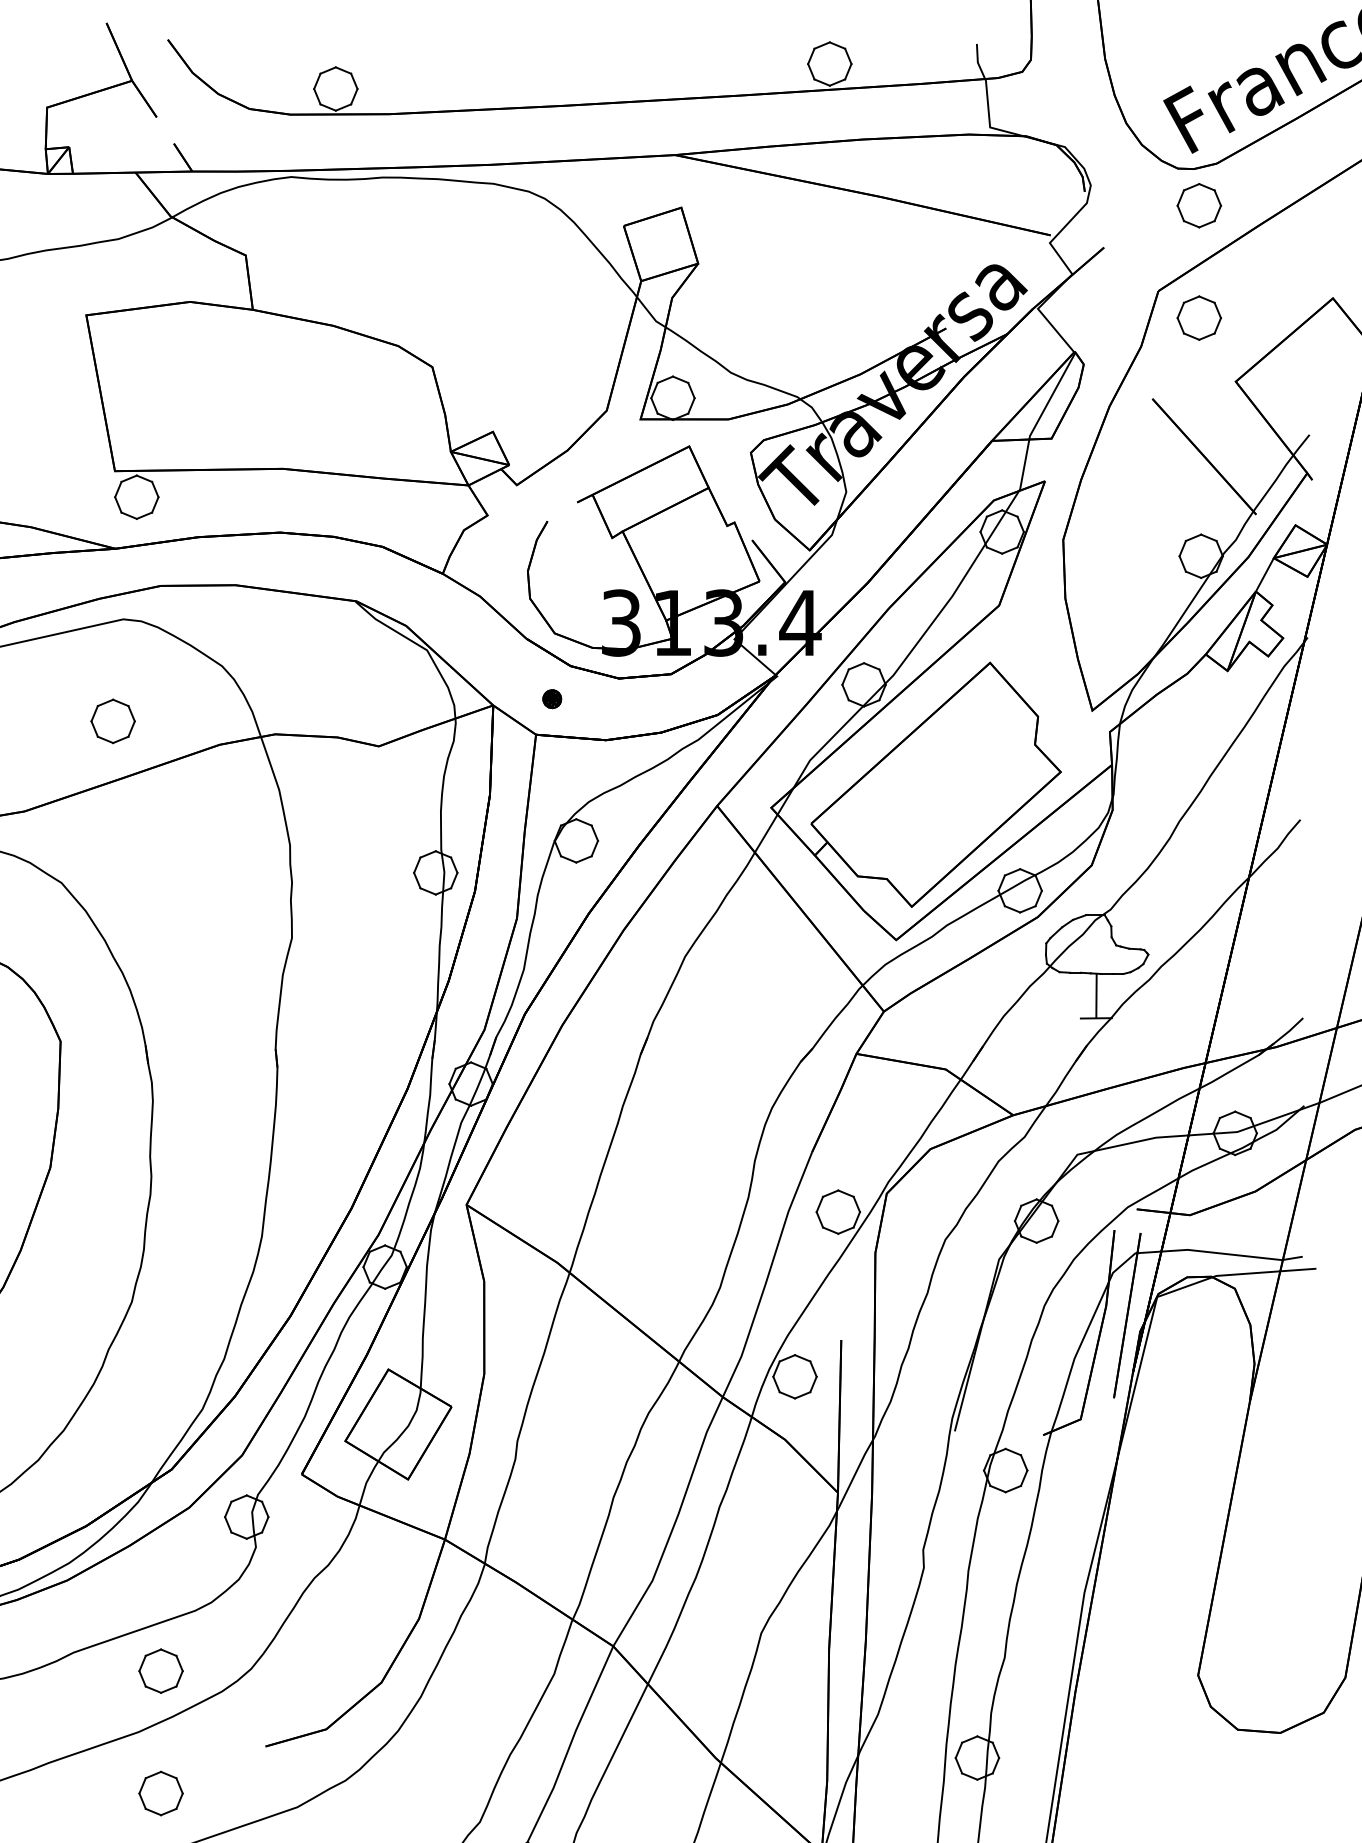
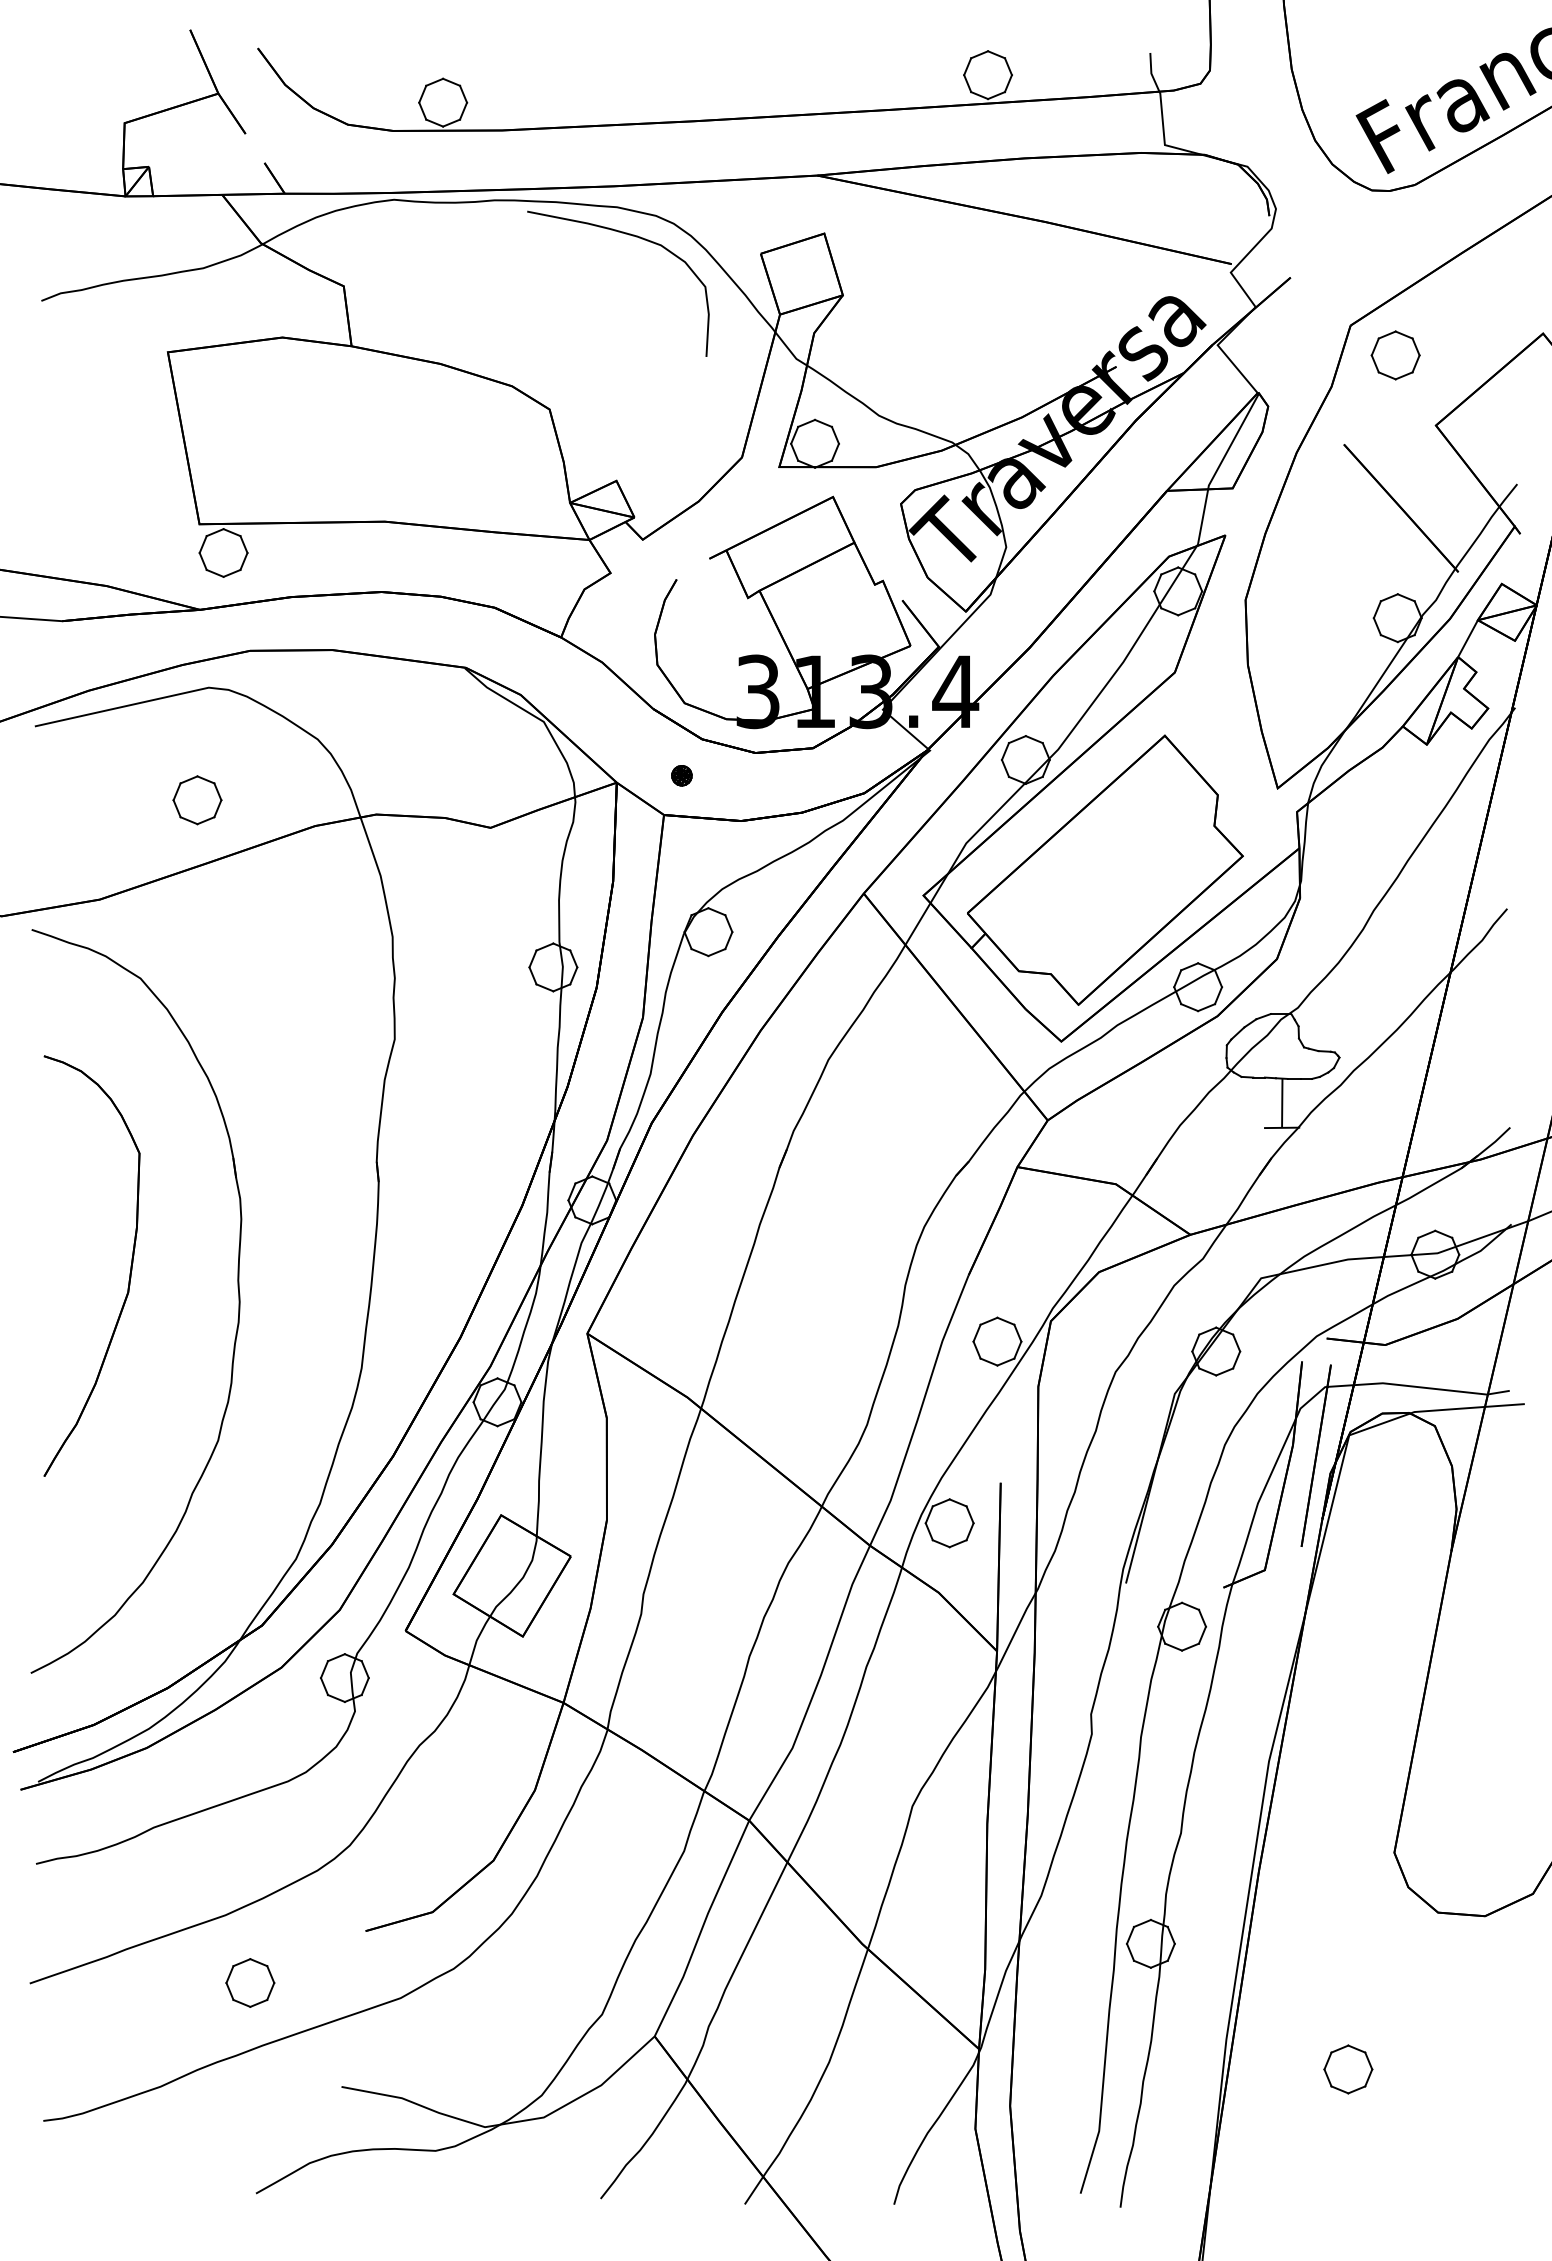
part: (1199, 205) -> (1395, 231), removed
curve: (507, 210) -> (632, 236), added
part: (161, 1670) -> (250, 1847), removed

